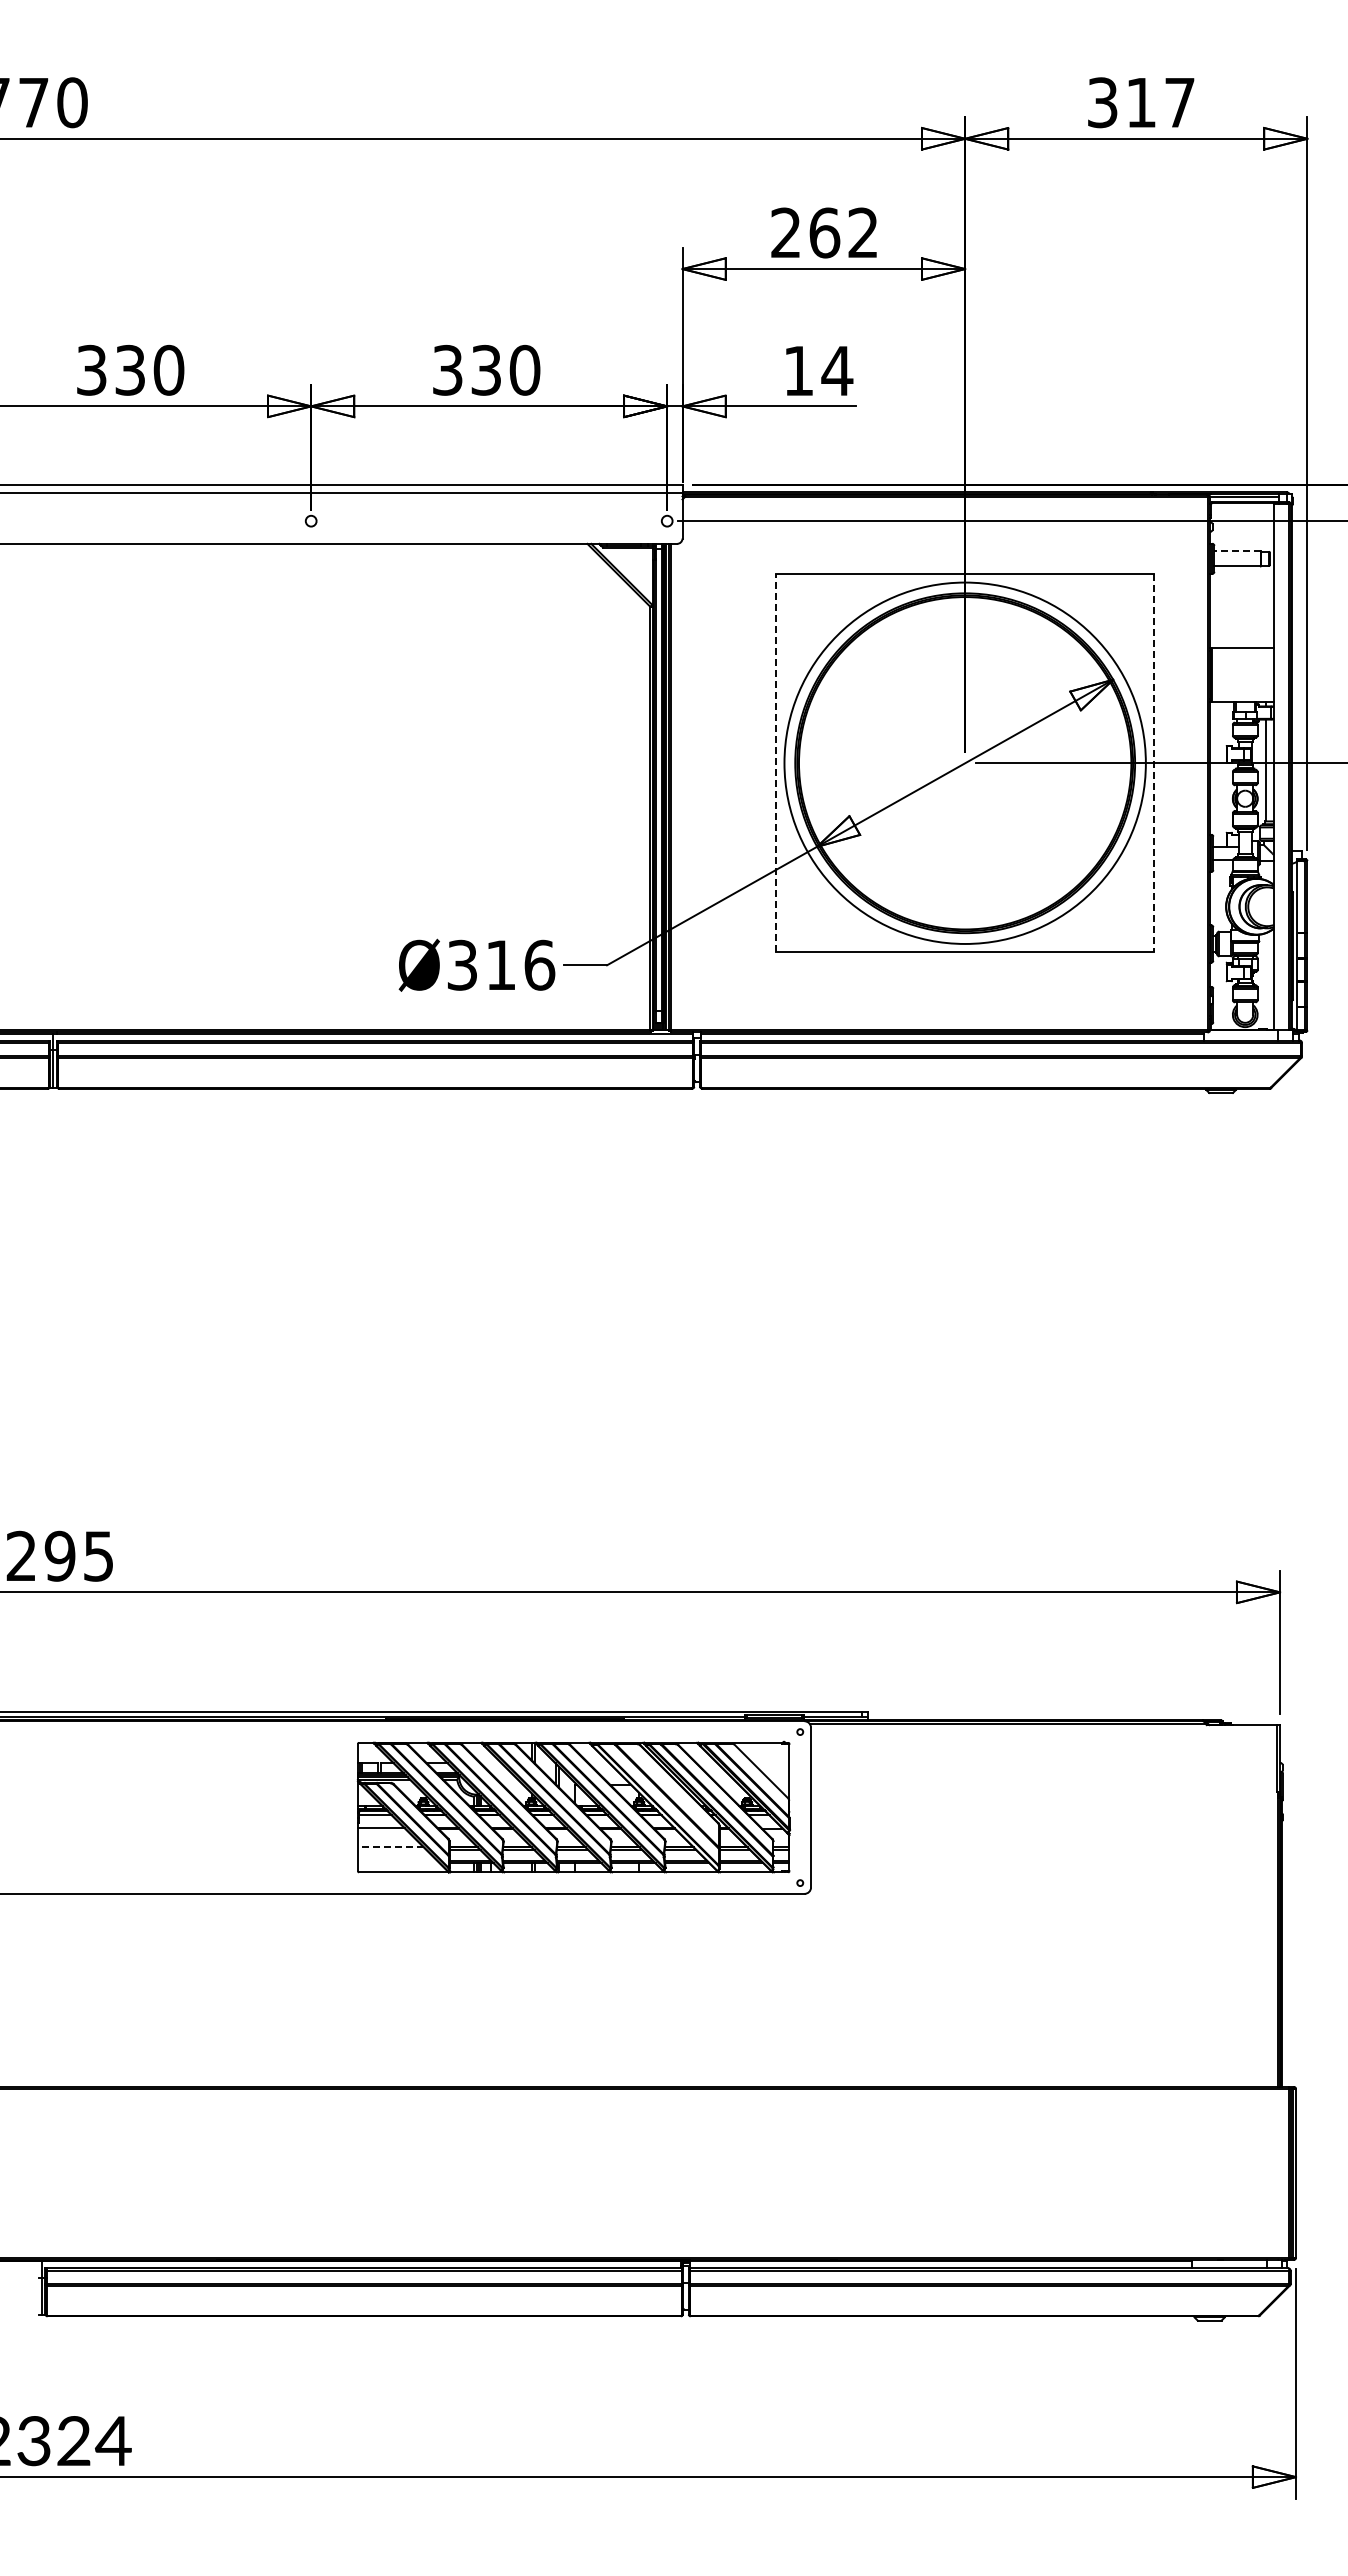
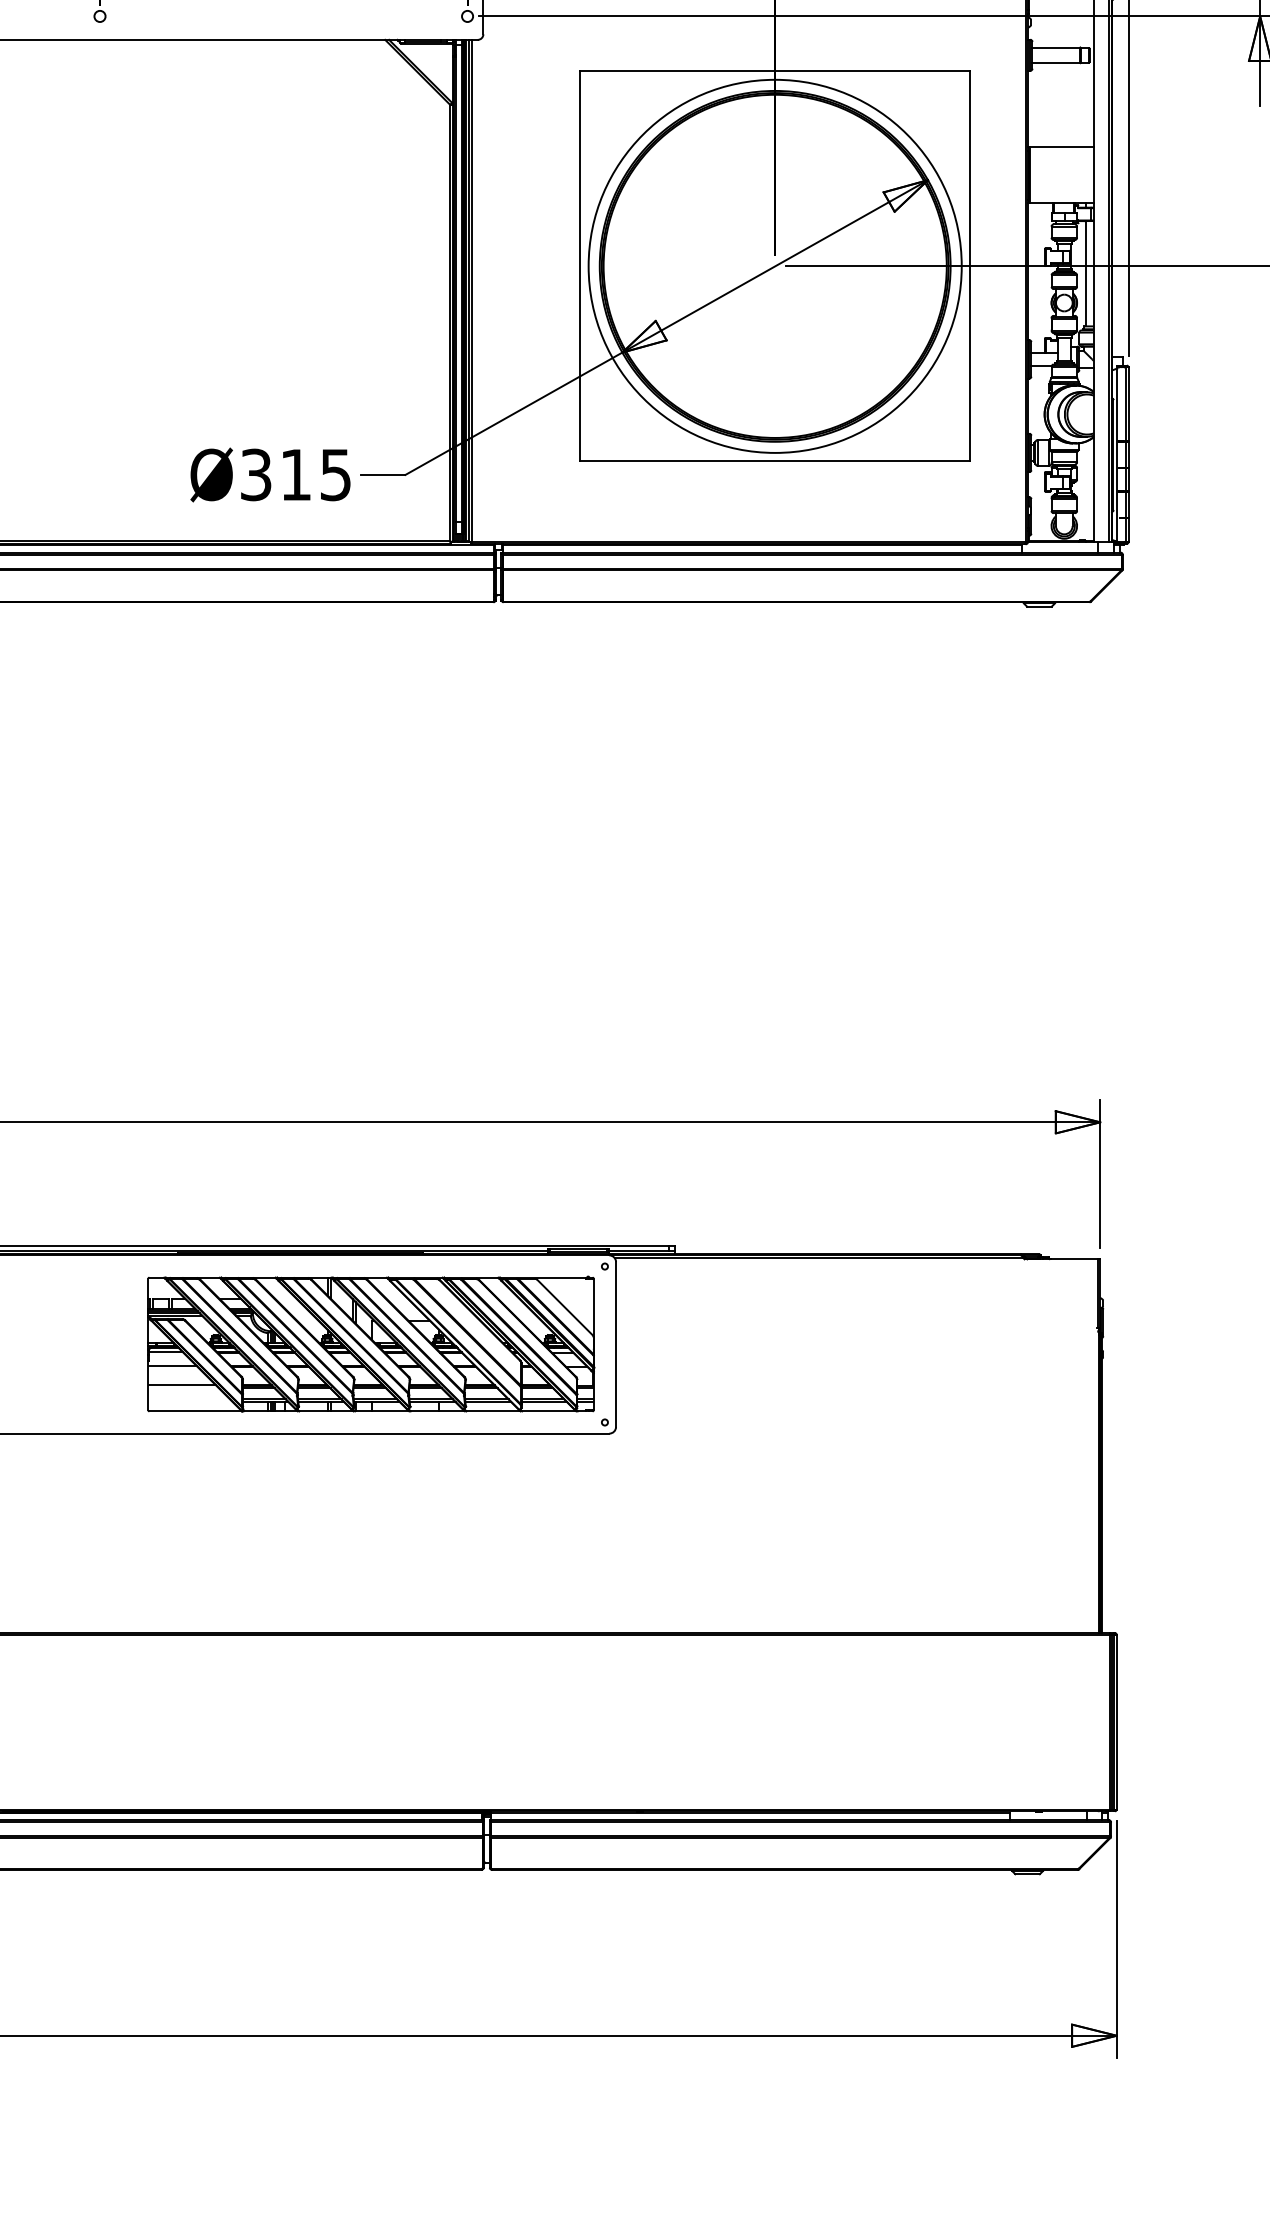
line: (1237, 551) -> (1056, 47), dashed -> solid
line: (776, 763) -> (580, 266), dashed -> solid
line: (1153, 763) -> (969, 266), dashed -> solid
text: (539, 964) -> (335, 474), Ø316 -> Ø315
line: (391, 1847) -> (182, 1385), dashed -> solid

